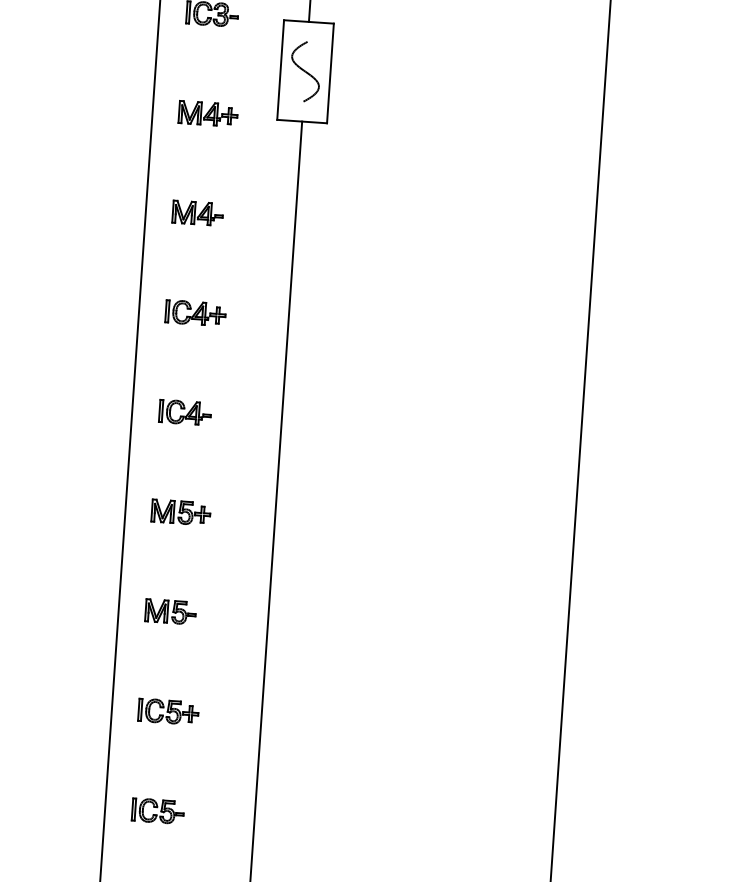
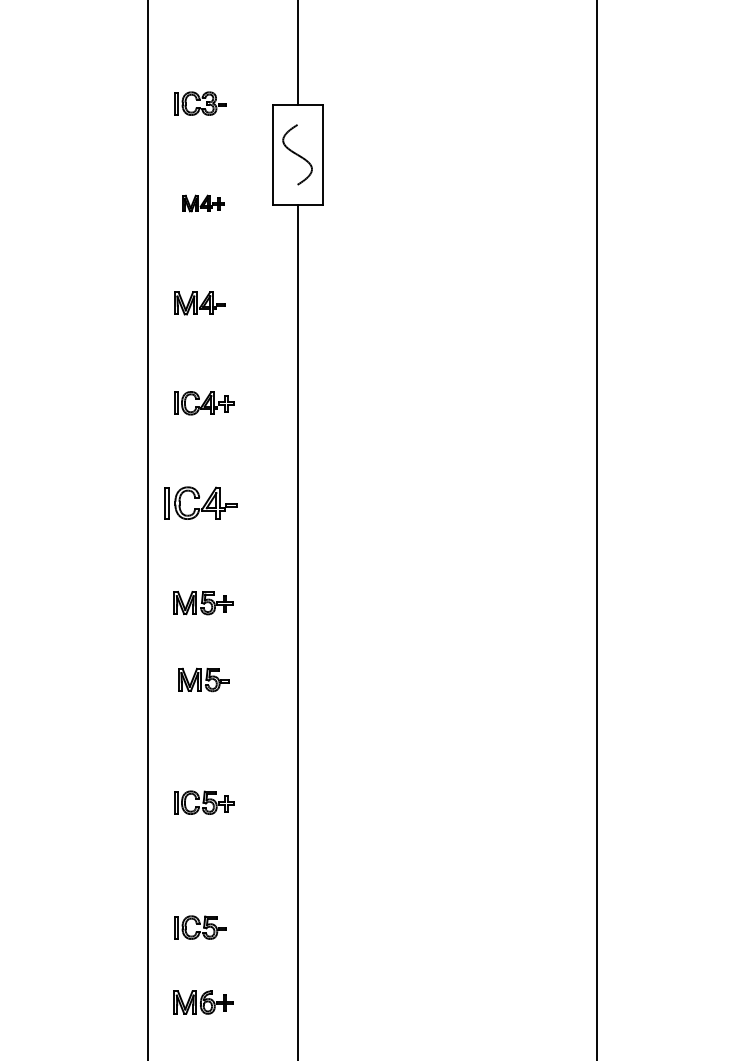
part: (208, 113) -> (203, 203), size x0.7
part: (185, 411) -> (200, 502), size x1.4
part: (170, 611) -> (203, 679), moved
part: (157, 811) -> (200, 927), moved

